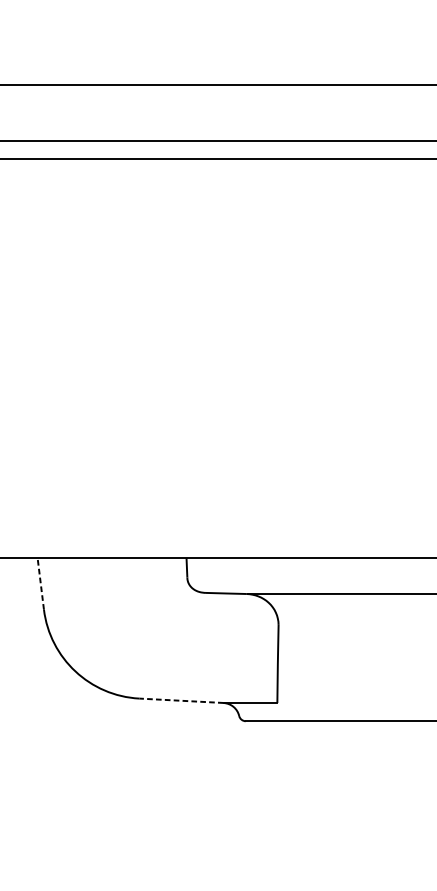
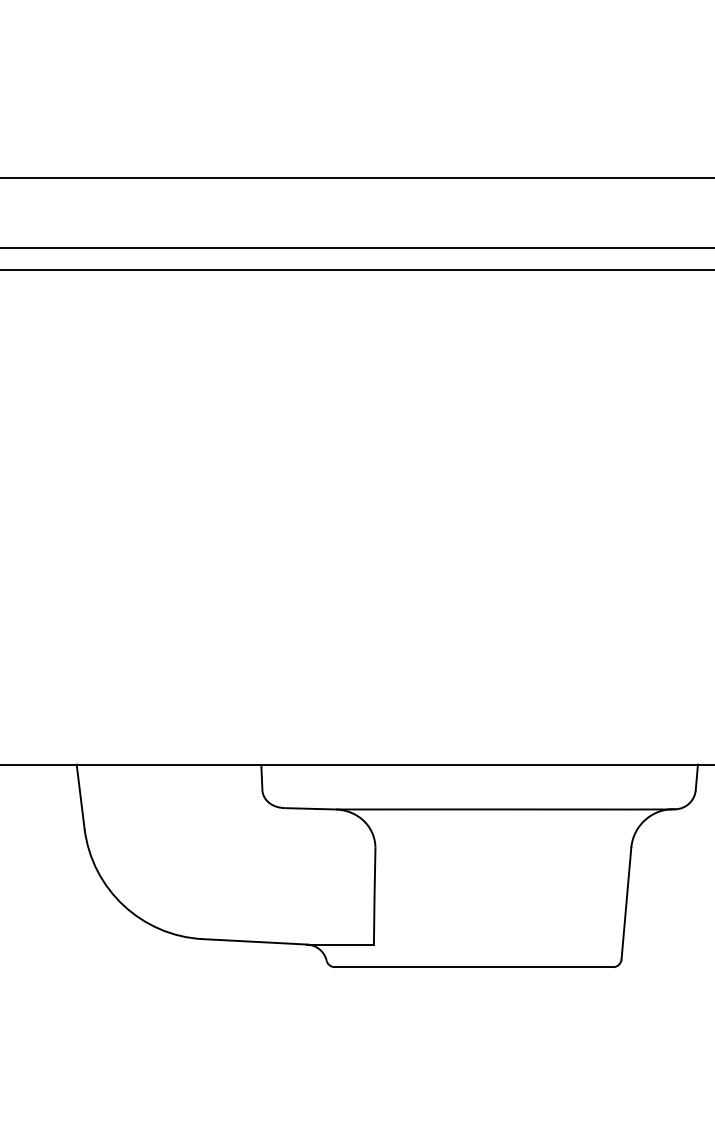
line: (40, 583) -> (80, 796), dashed -> solid
line: (181, 700) -> (254, 941), dashed -> solid

